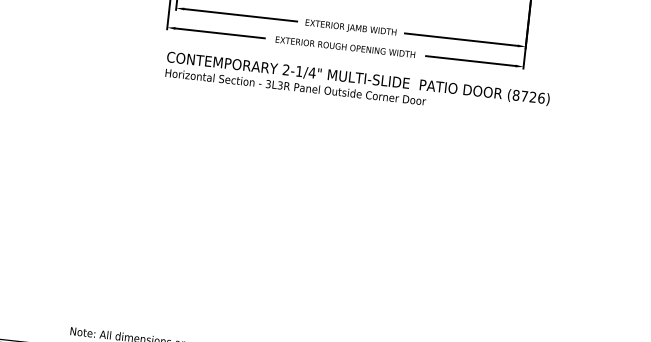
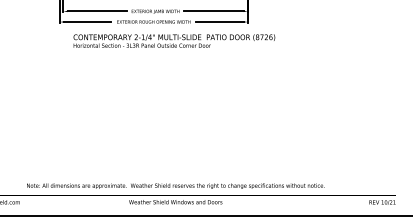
text: (358, 84) -> (174, 40), moved

